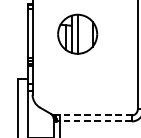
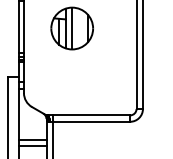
line: (92, 115) -> (88, 115), dashed -> solid
line: (95, 121) -> (91, 121), dashed -> solid

